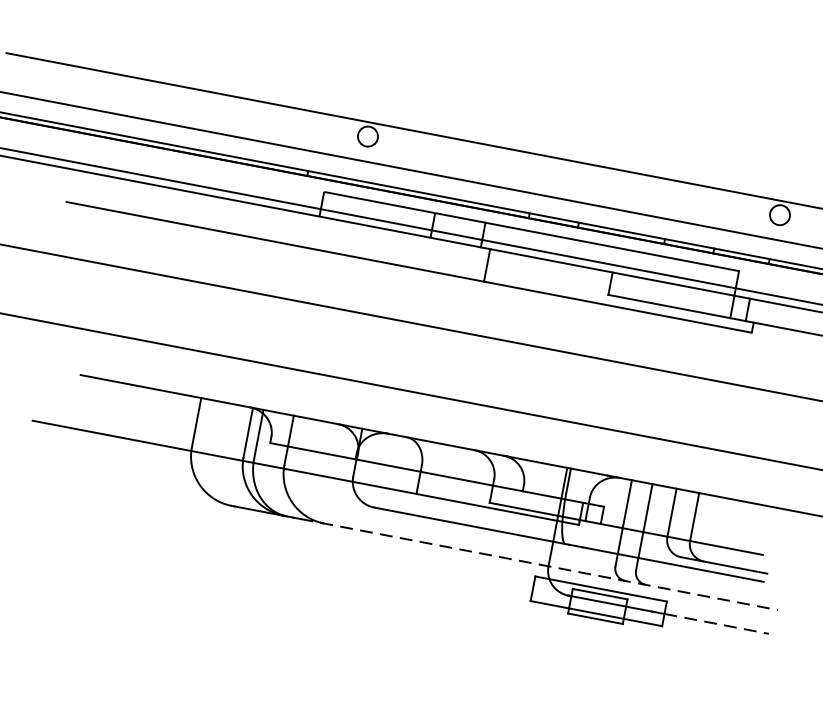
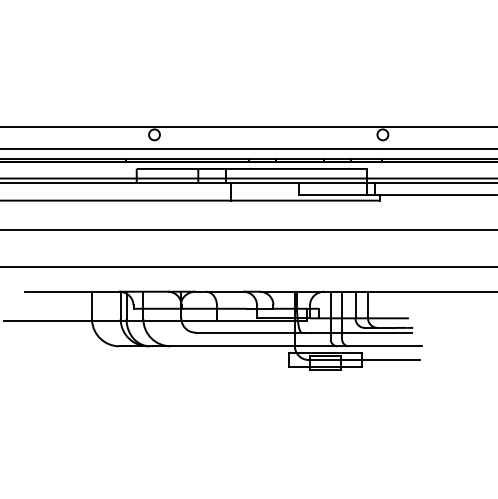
line: (540, 565) -> (290, 346), dashed -> solid
line: (716, 623) -> (390, 359), dashed -> solid

